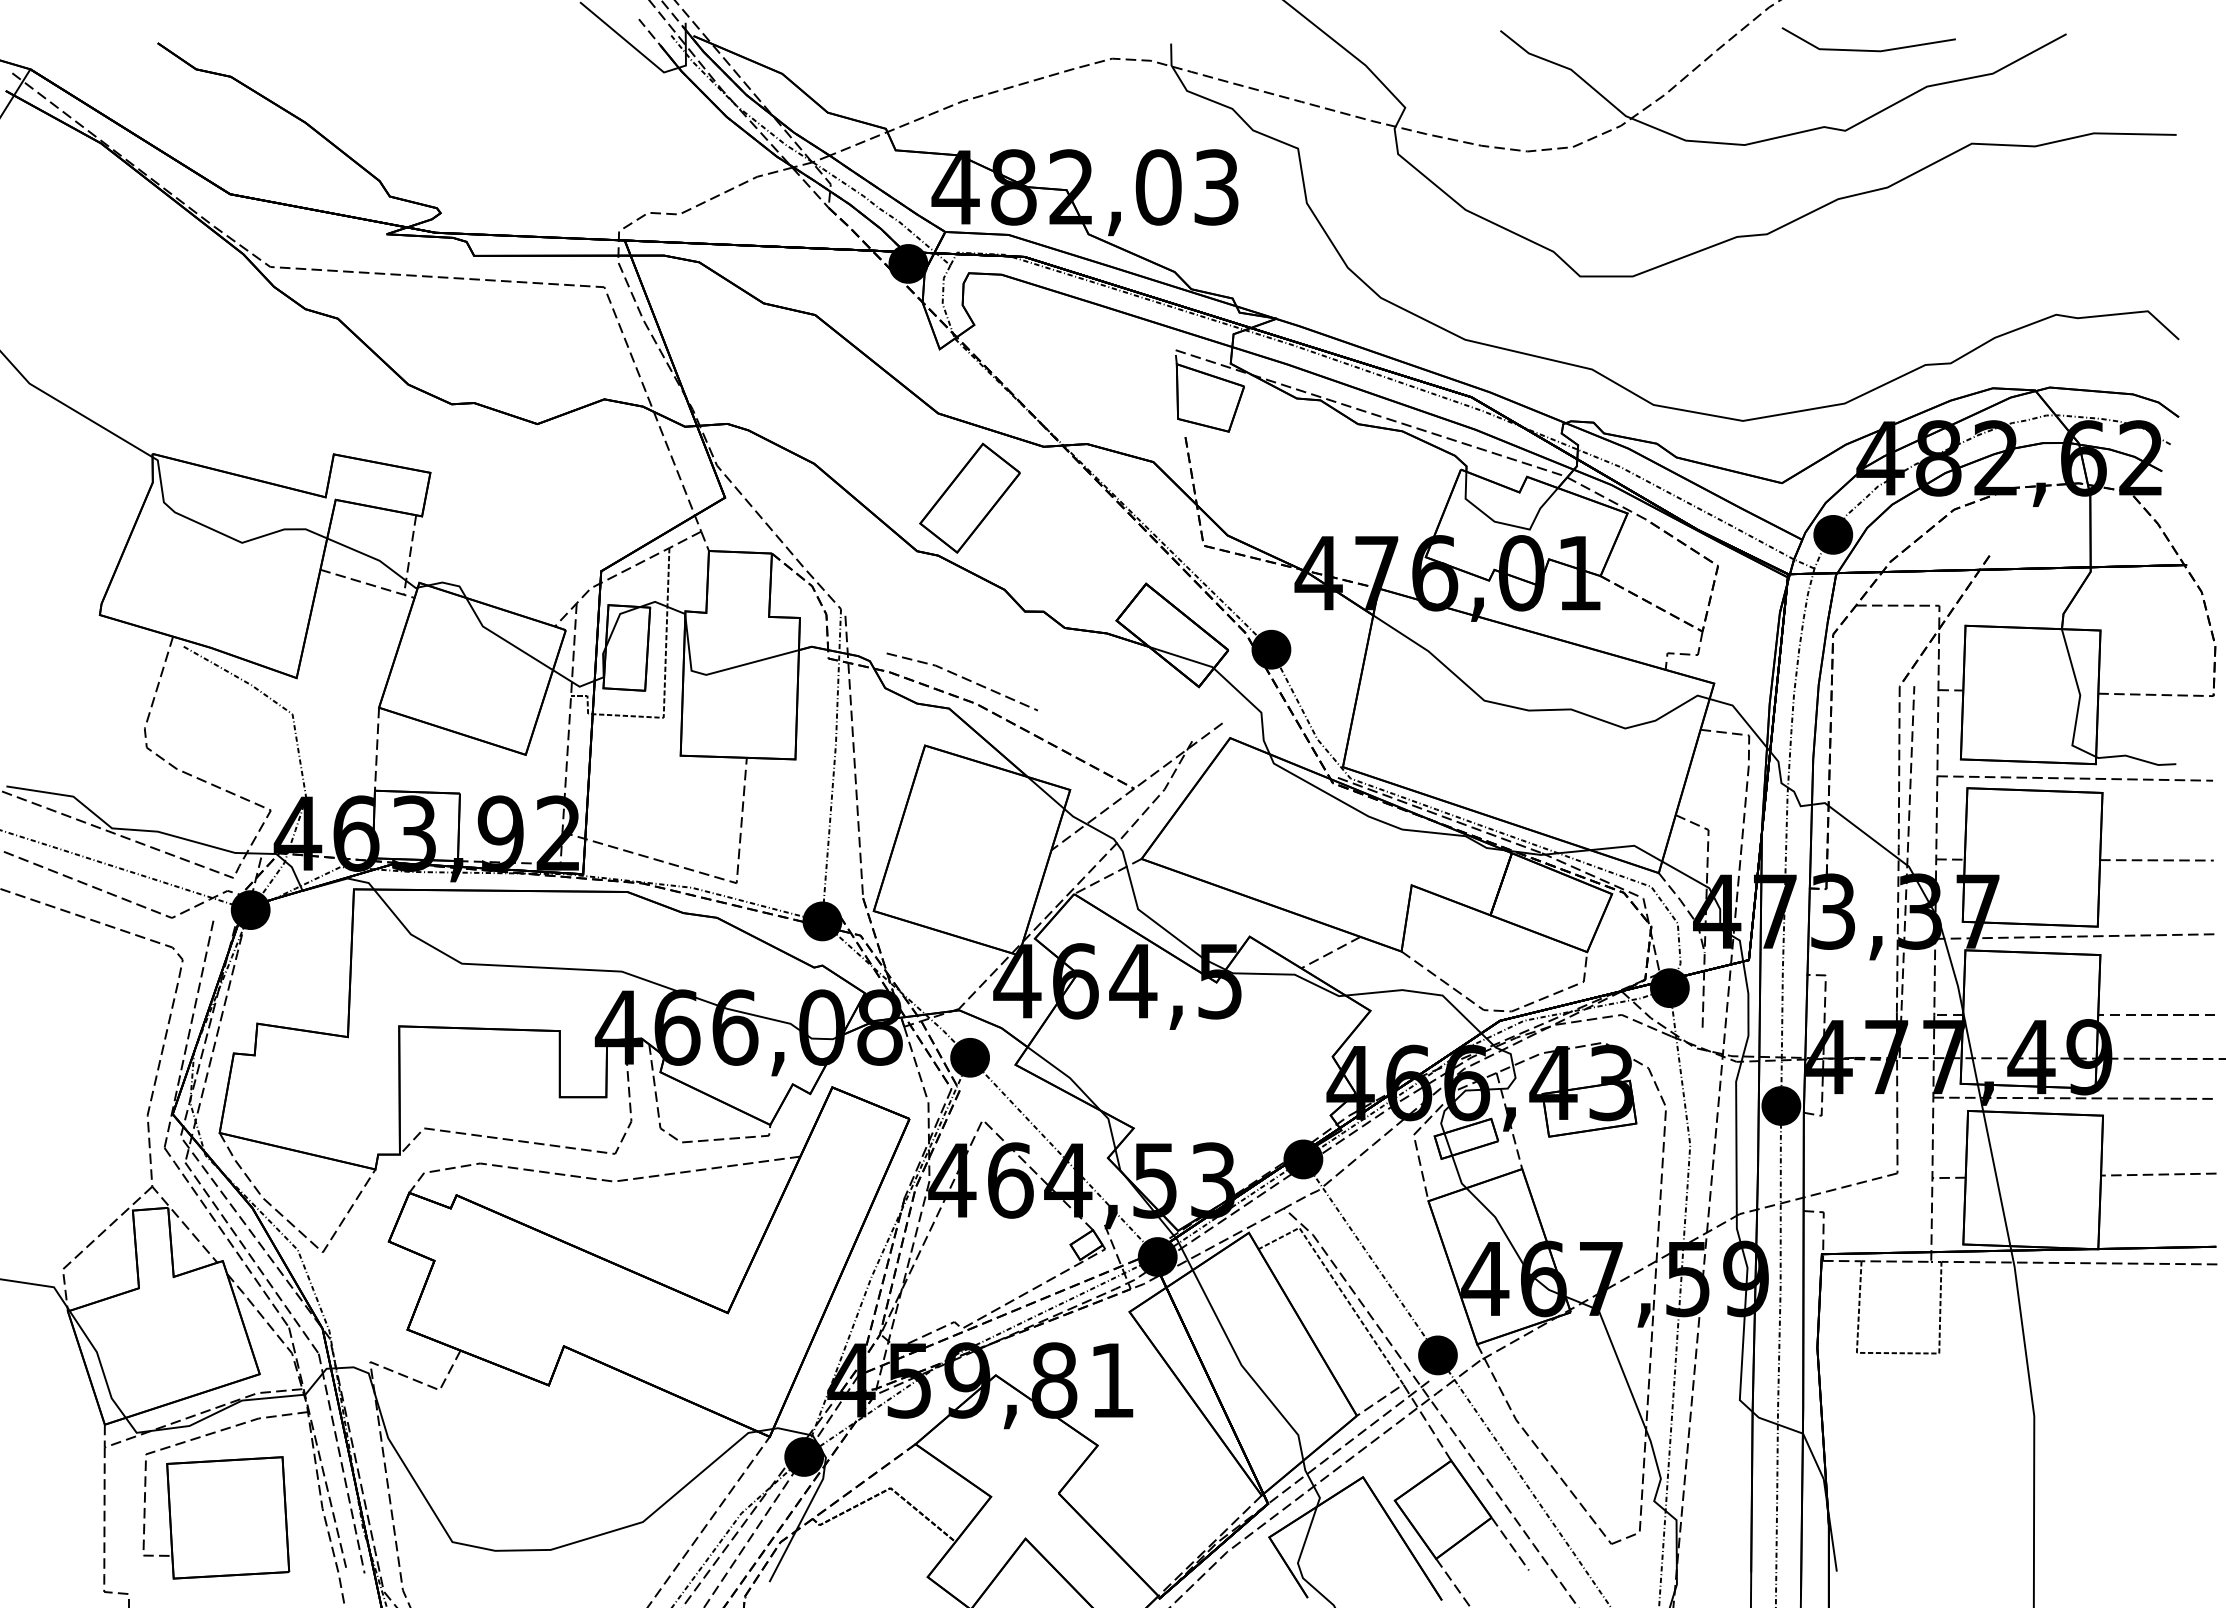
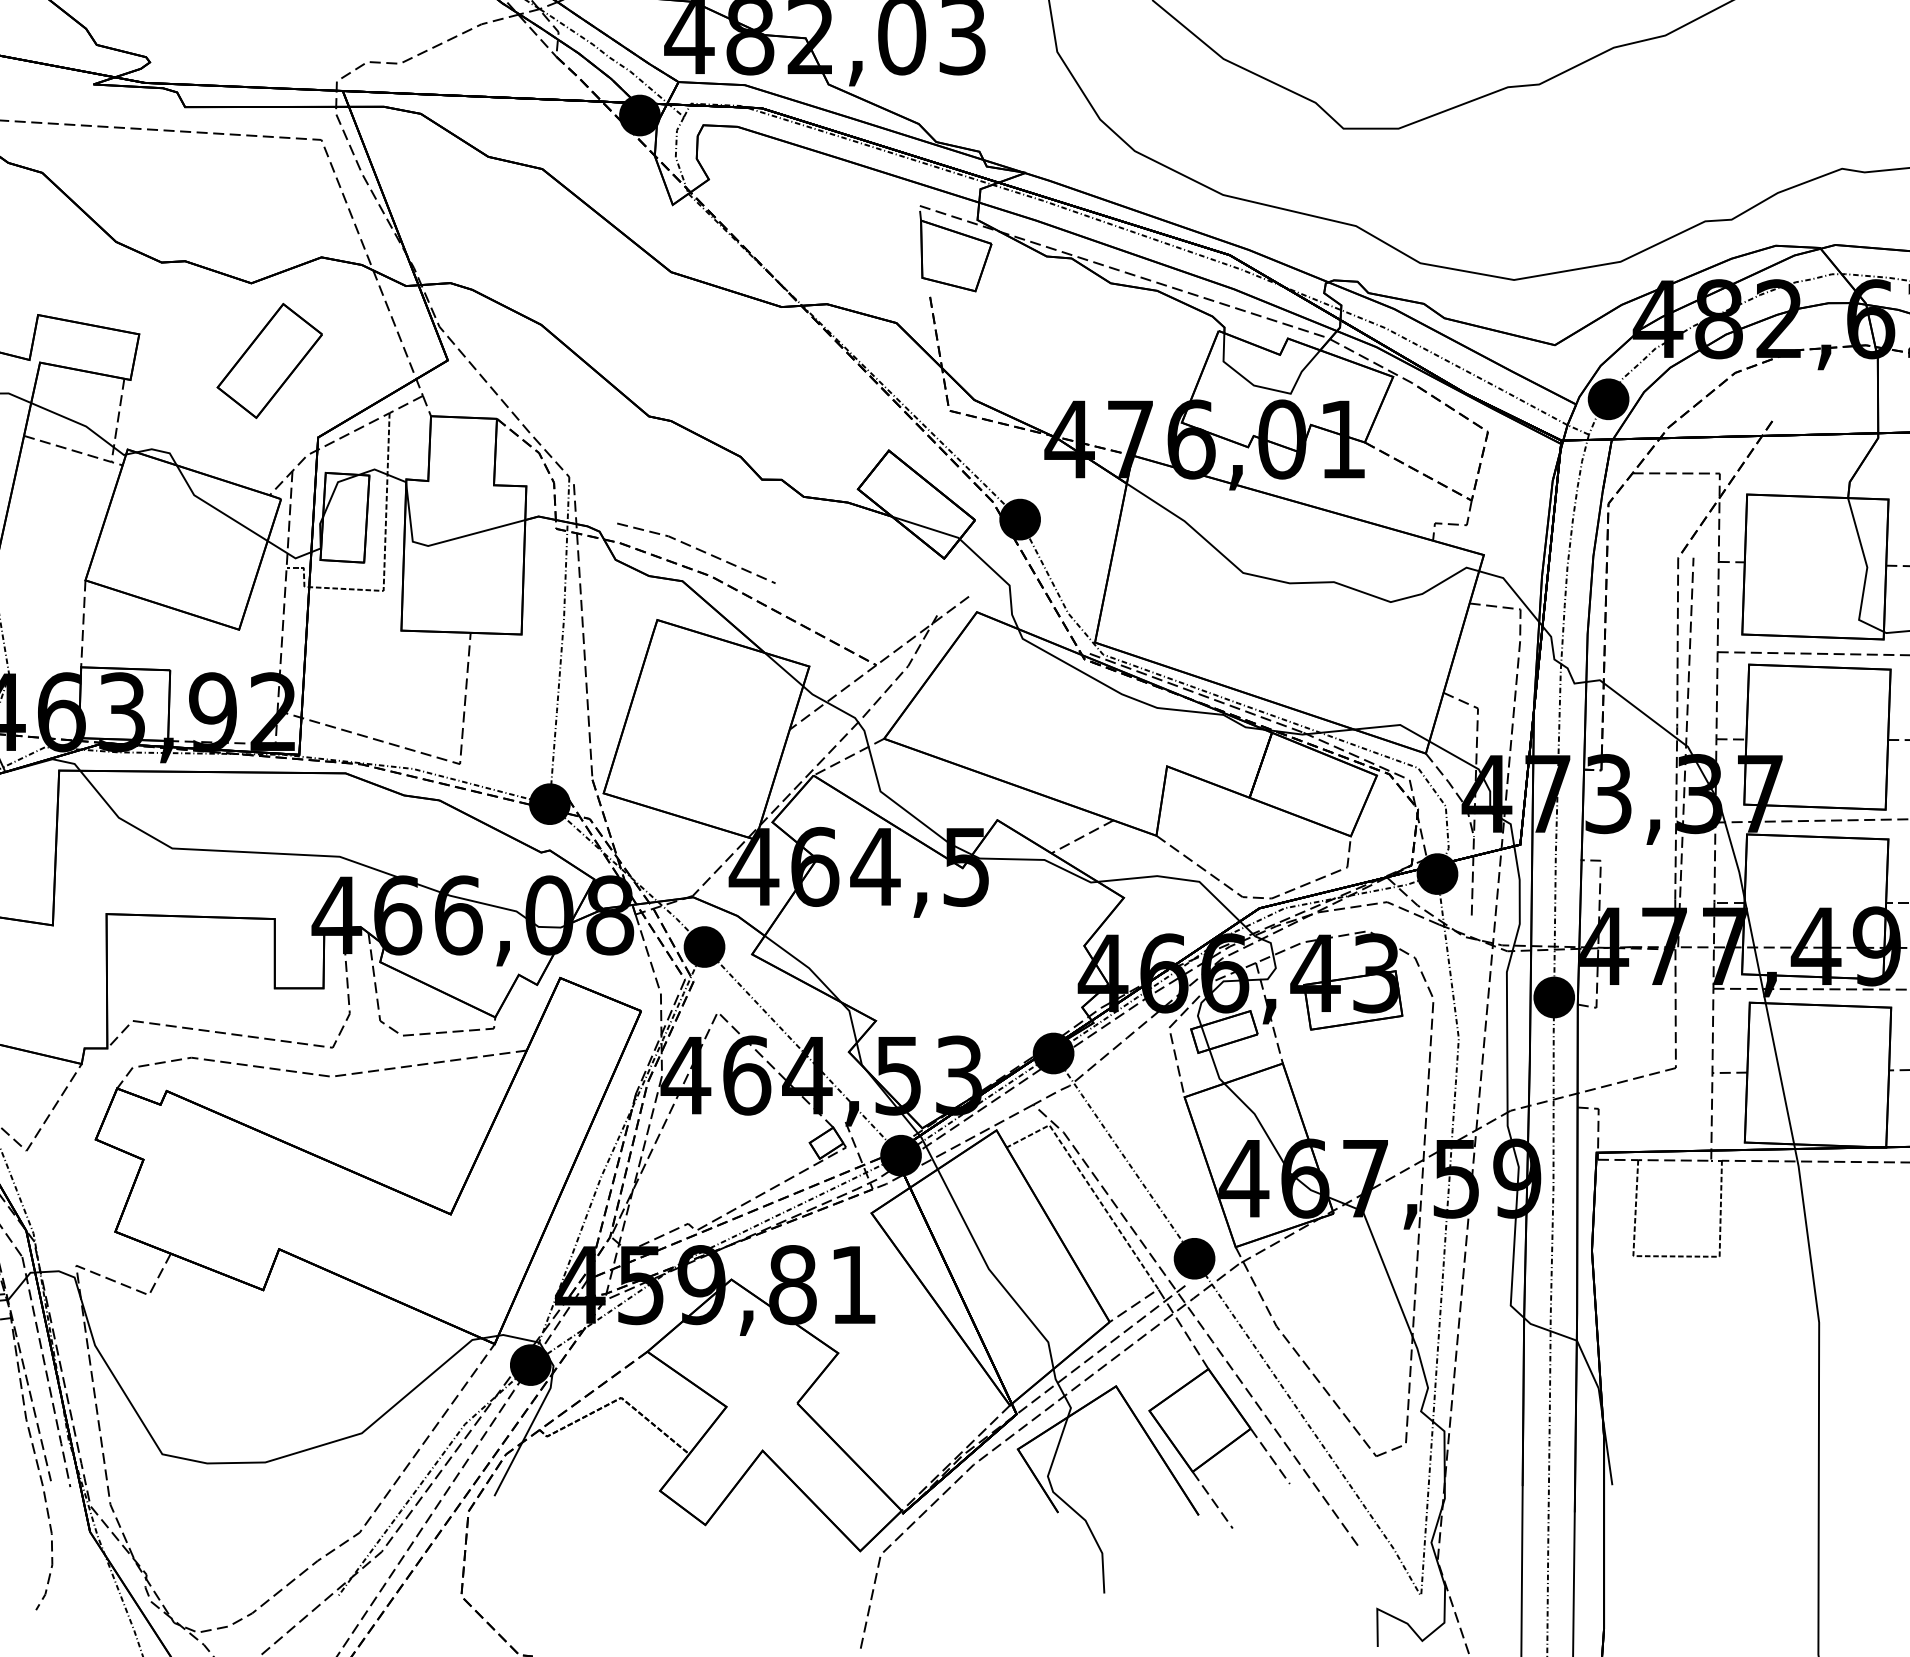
part: (969, 497) -> (269, 360), moved

